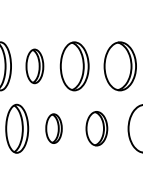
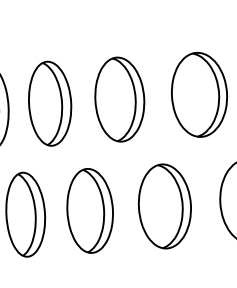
part: (34, 66) -> (49, 104), size x1.43
part: (53, 128) -> (89, 210), size x1.67
part: (96, 128) -> (164, 205), size x1.43

